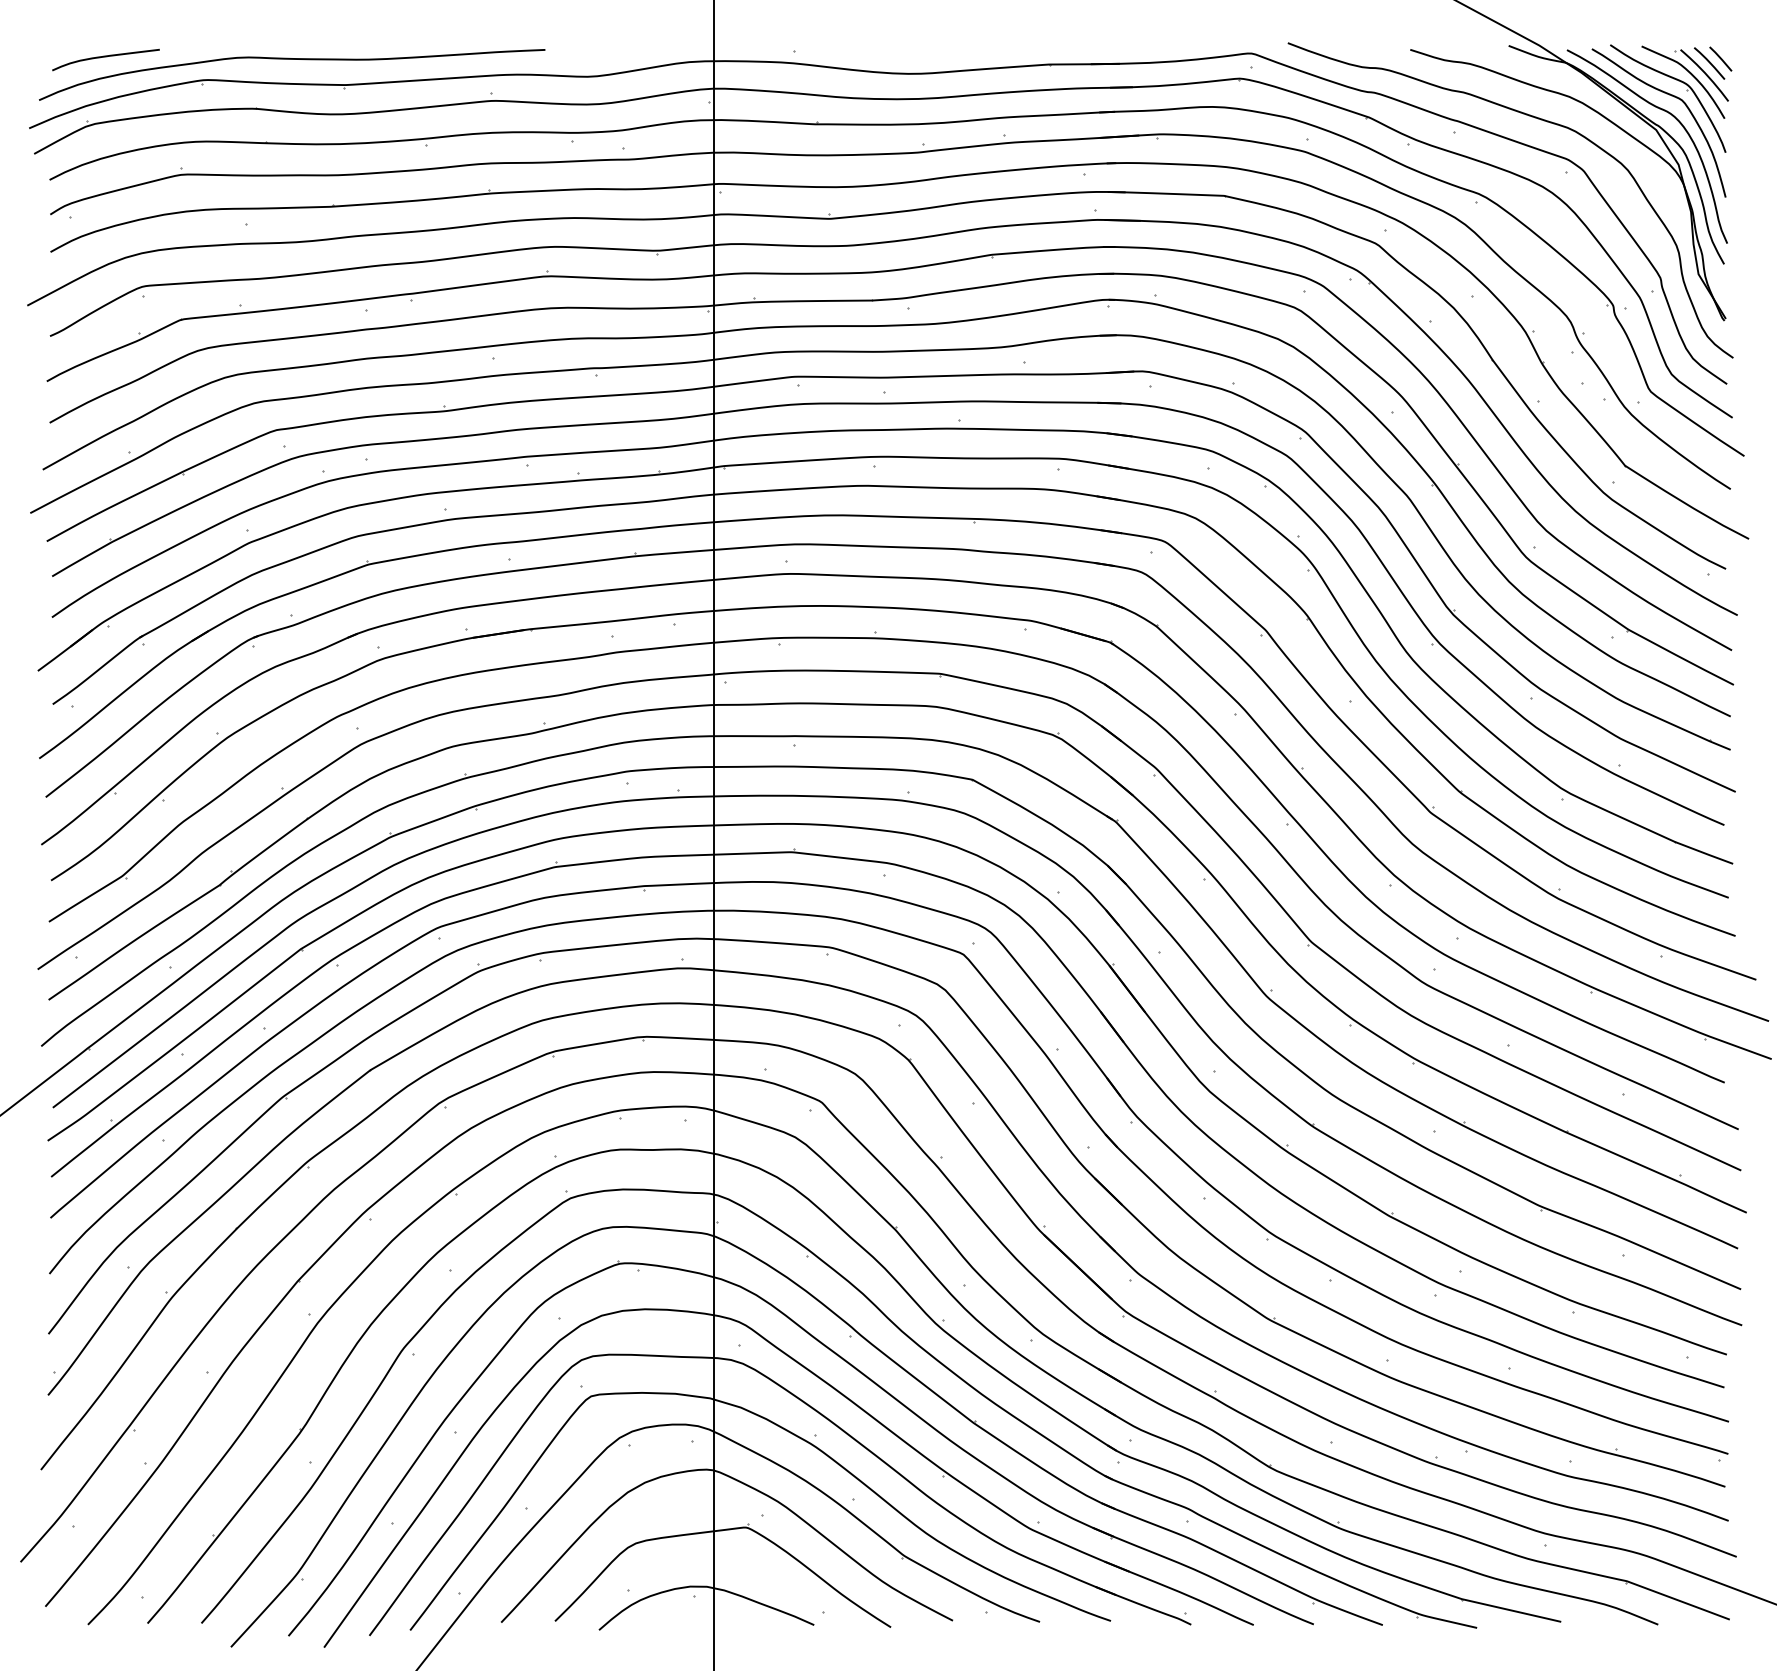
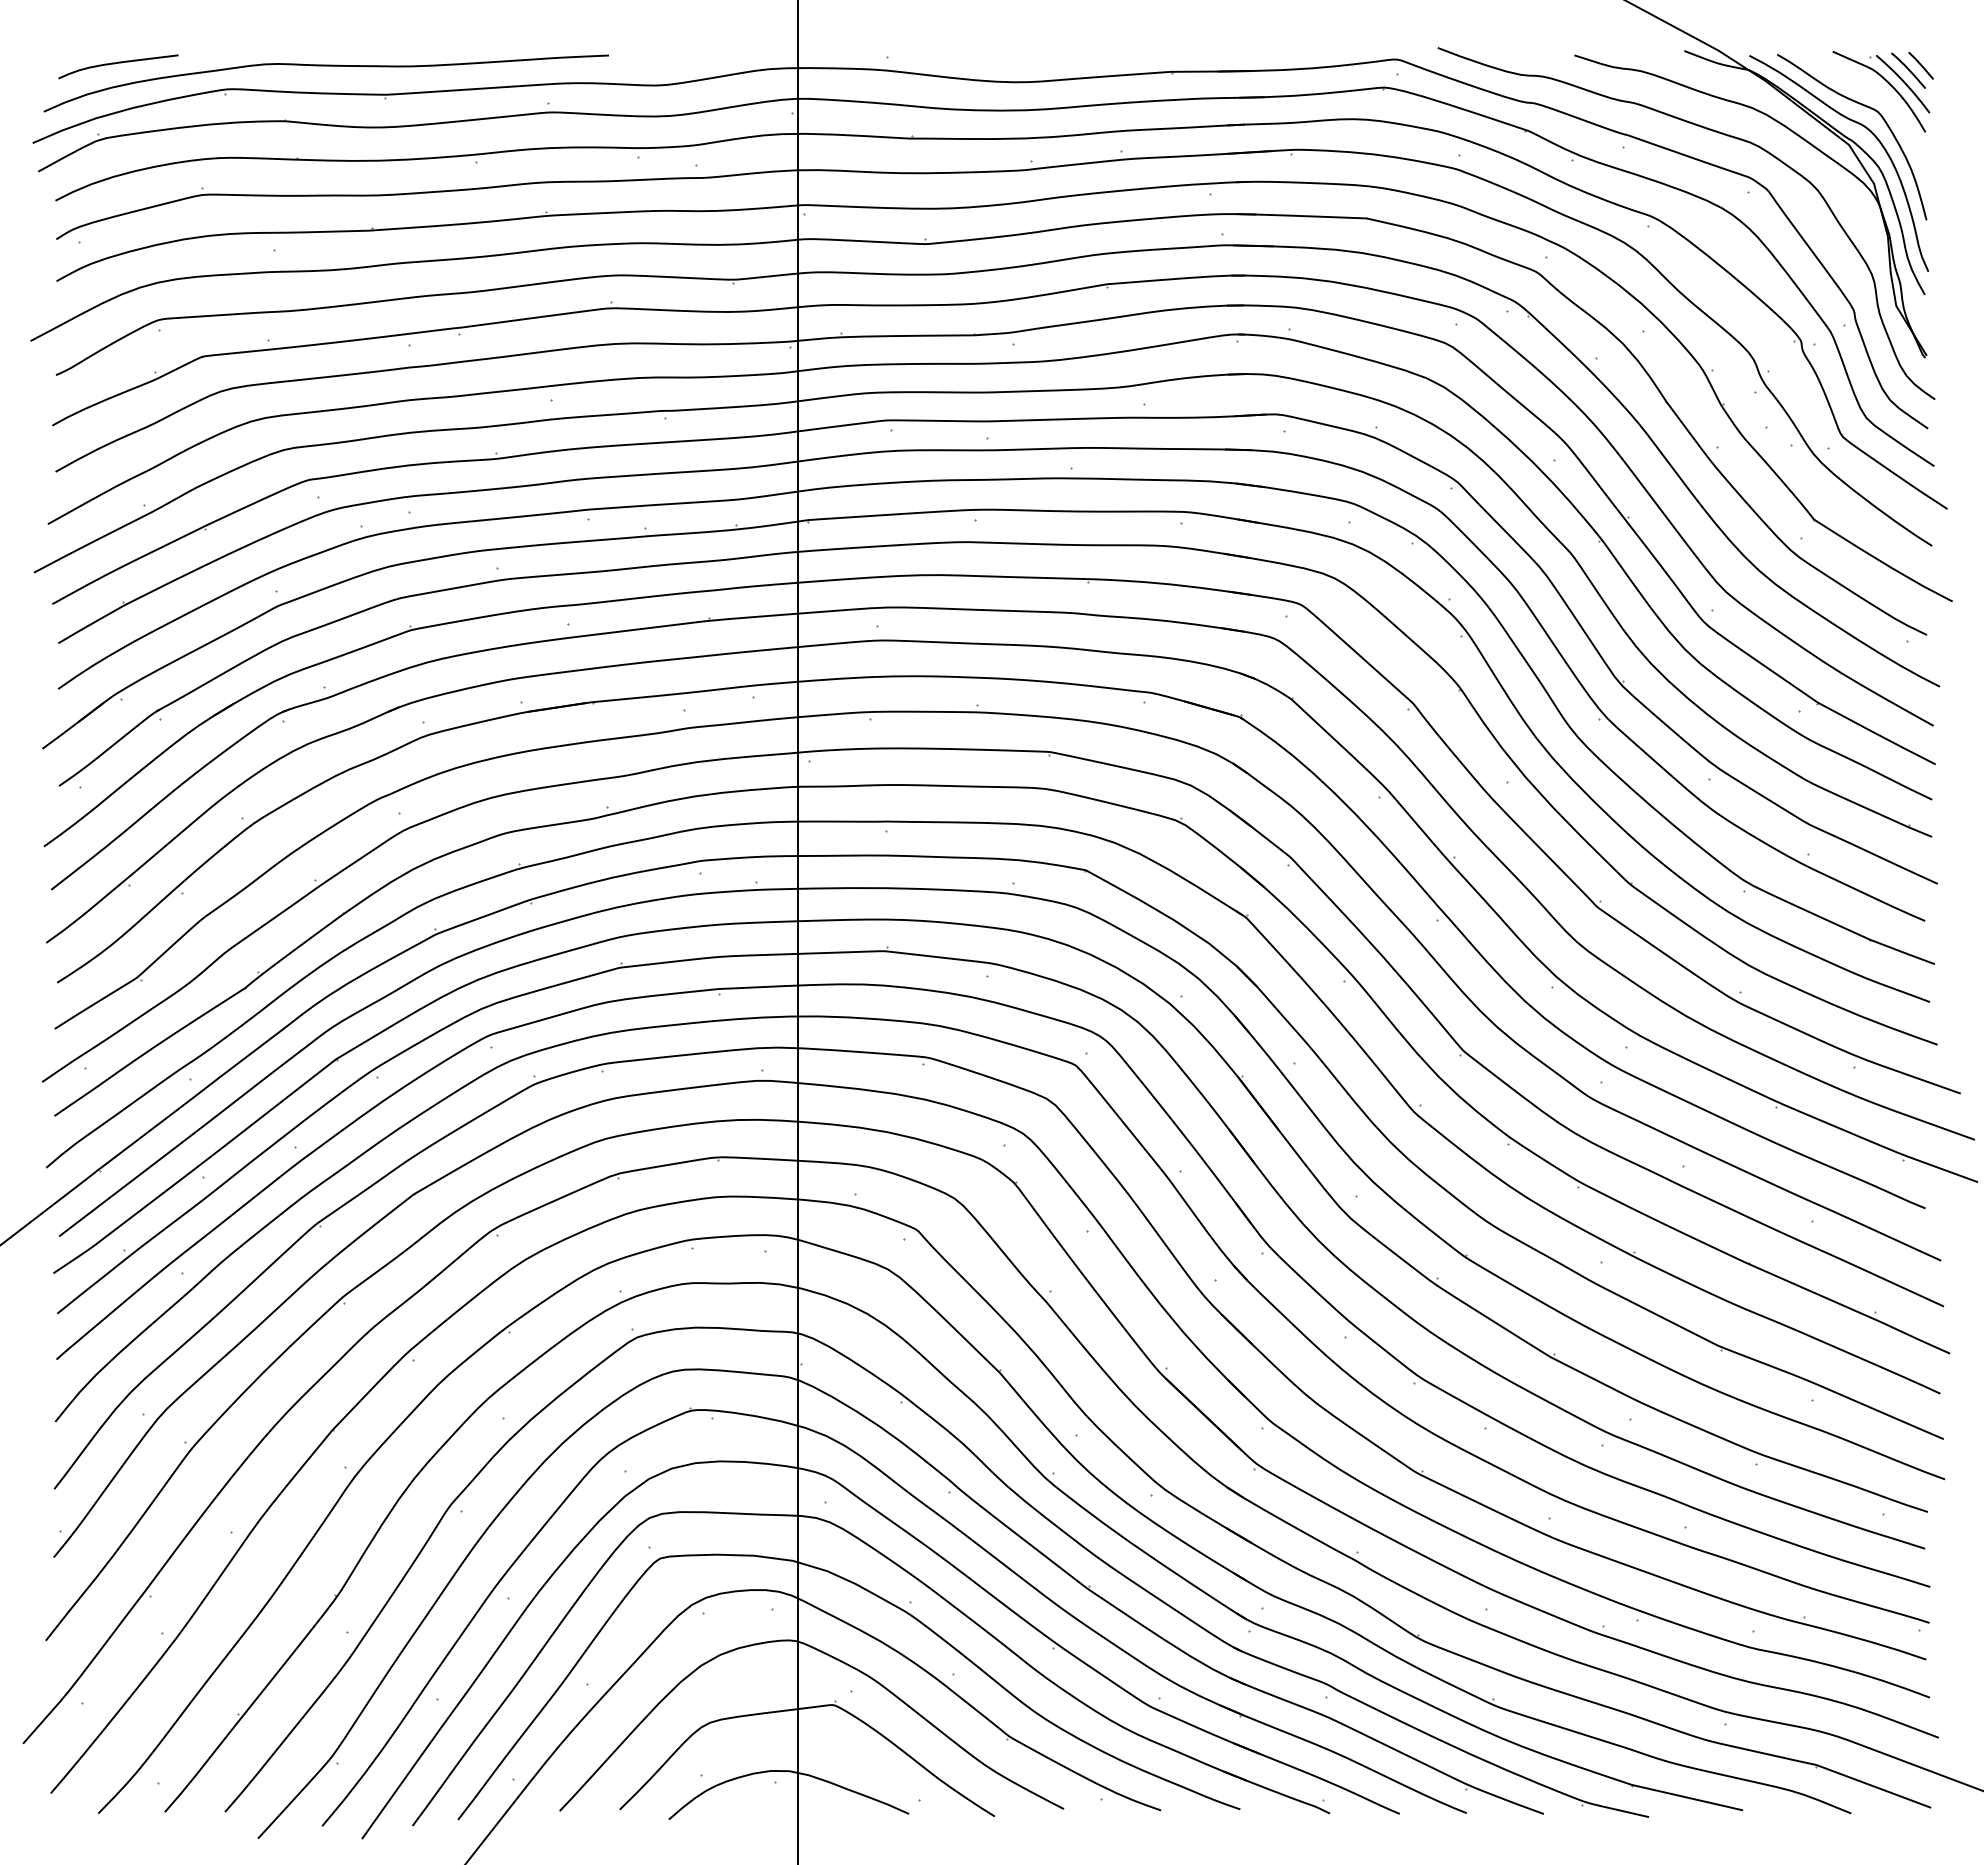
part: (1673, 79) -> (1868, 88), removed

